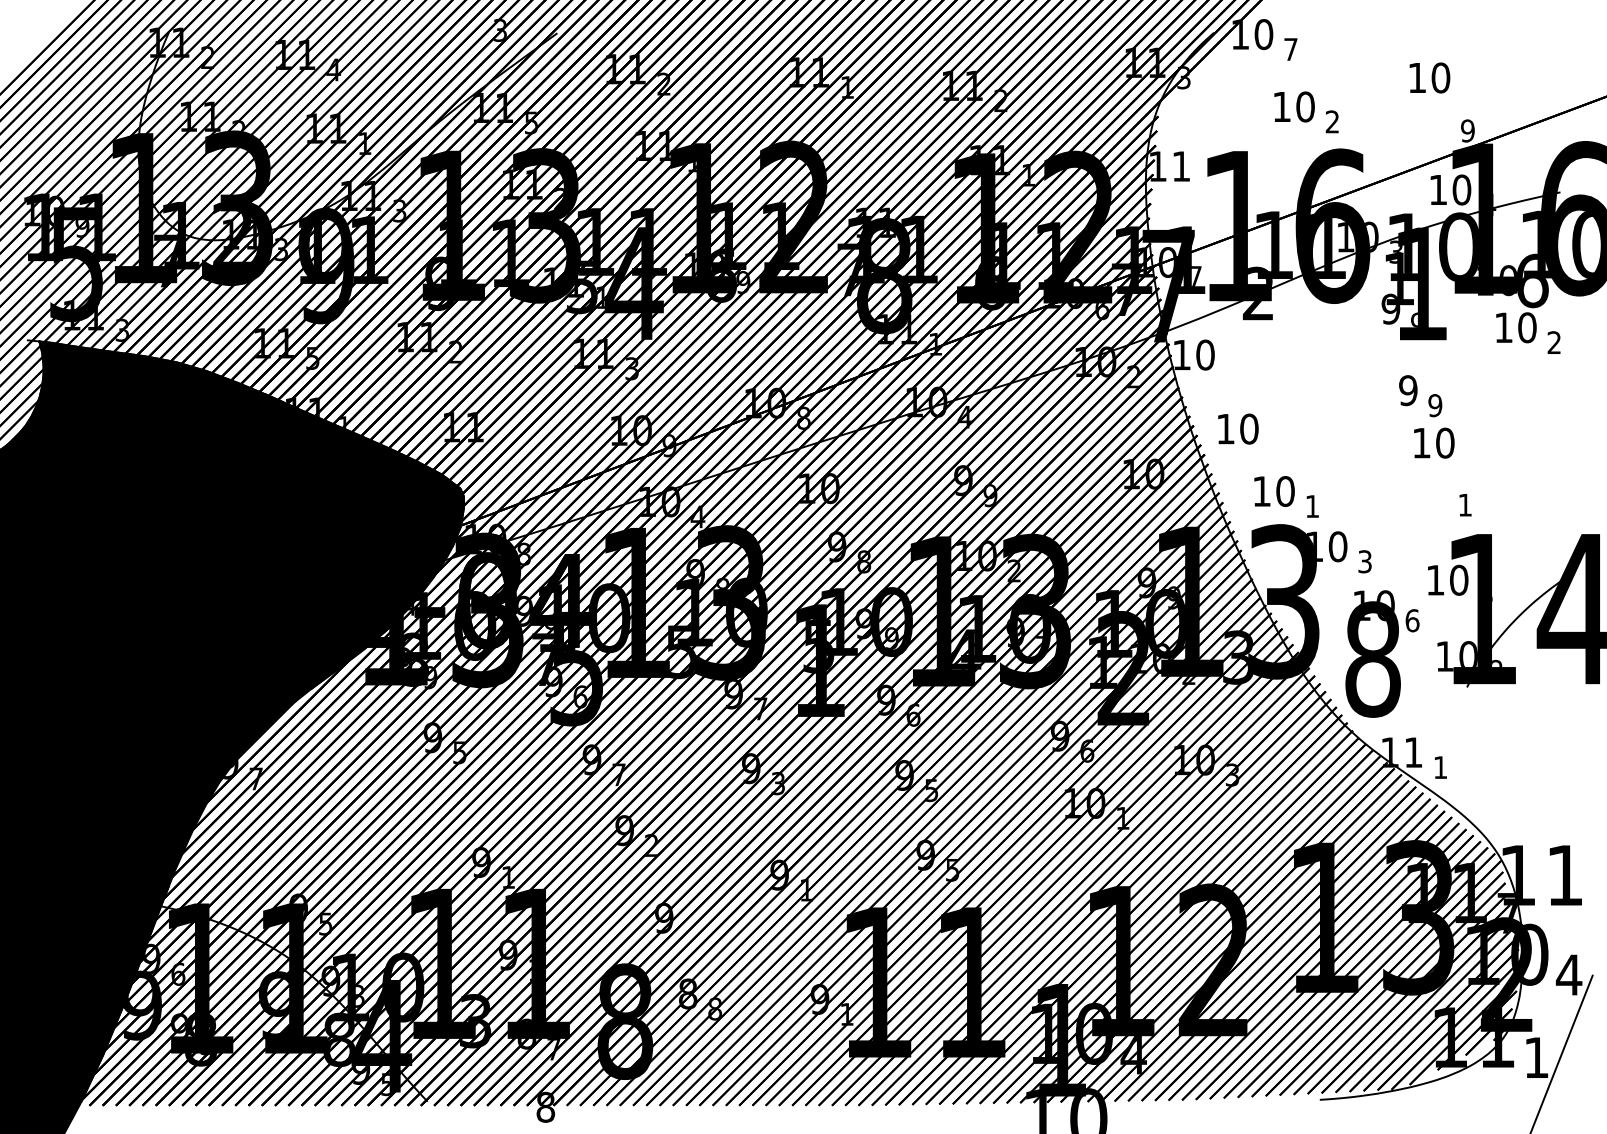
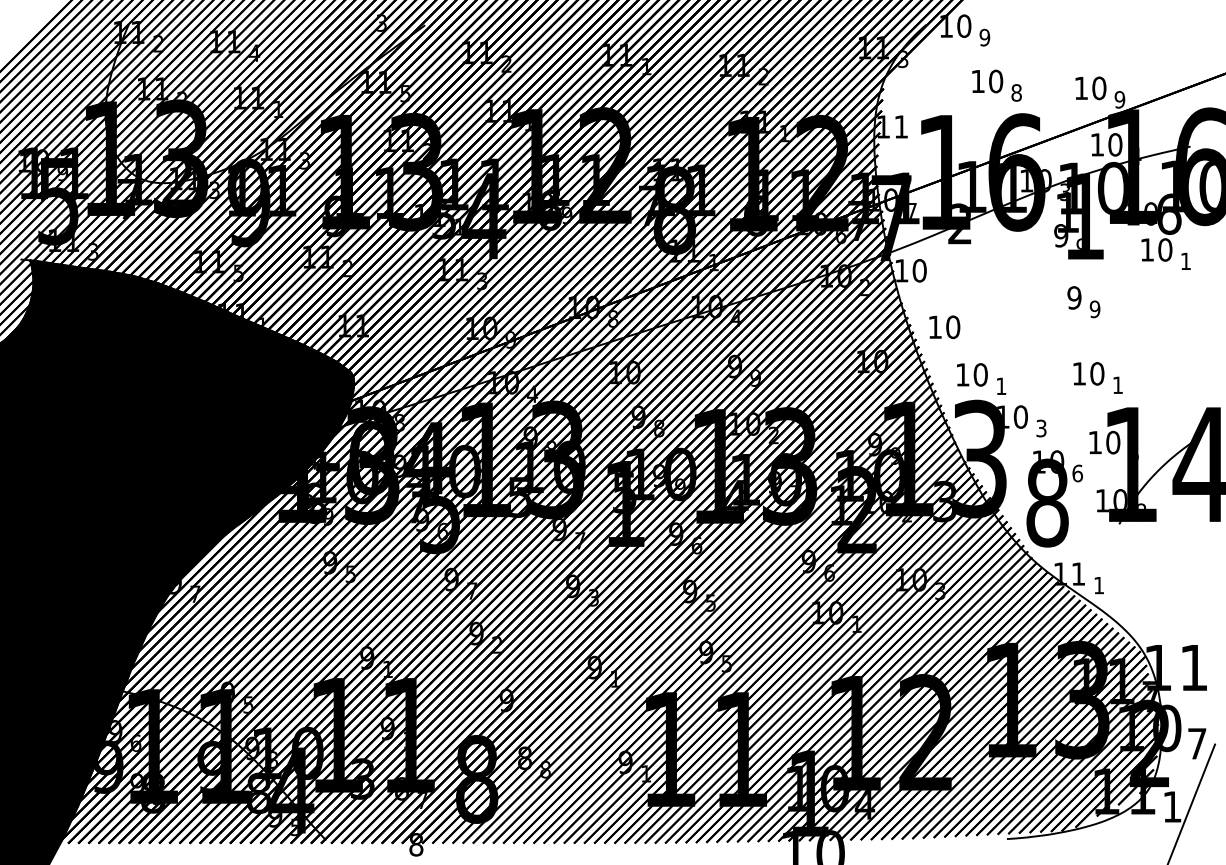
text: (1290, 49) -> (984, 37), 7 -> 9
text: (1429, 77) -> (1090, 88), moved
text: (1332, 121) -> (1016, 92), 2 -> 8
text: (1553, 342) -> (1185, 261), 2 -> 1
text: (1434, 442) -> (1089, 373), moved
text: (1568, 974) -> (1196, 743), 4 -> 7

